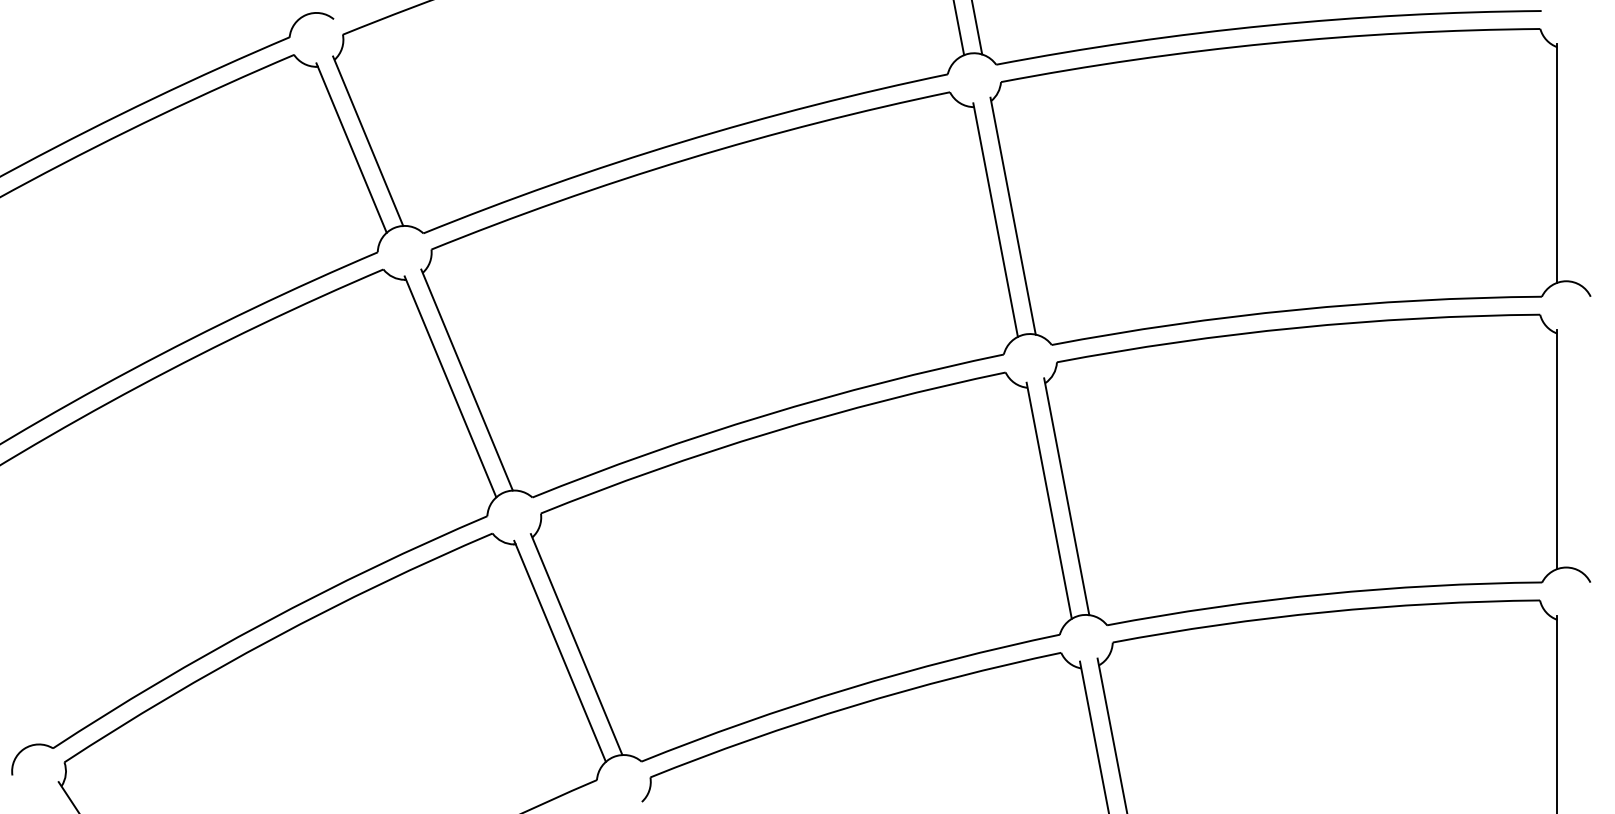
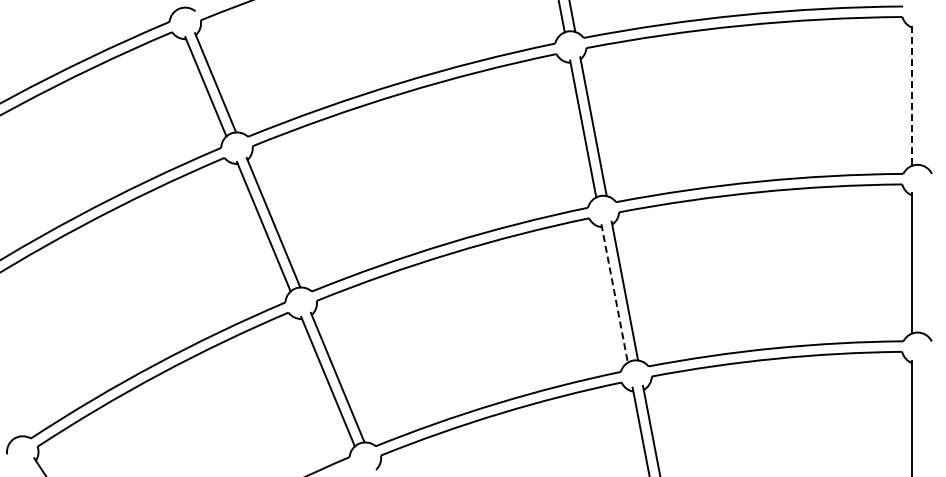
line: (1557, 164) -> (912, 96), solid -> dashed
line: (1048, 500) -> (614, 293), solid -> dashed

